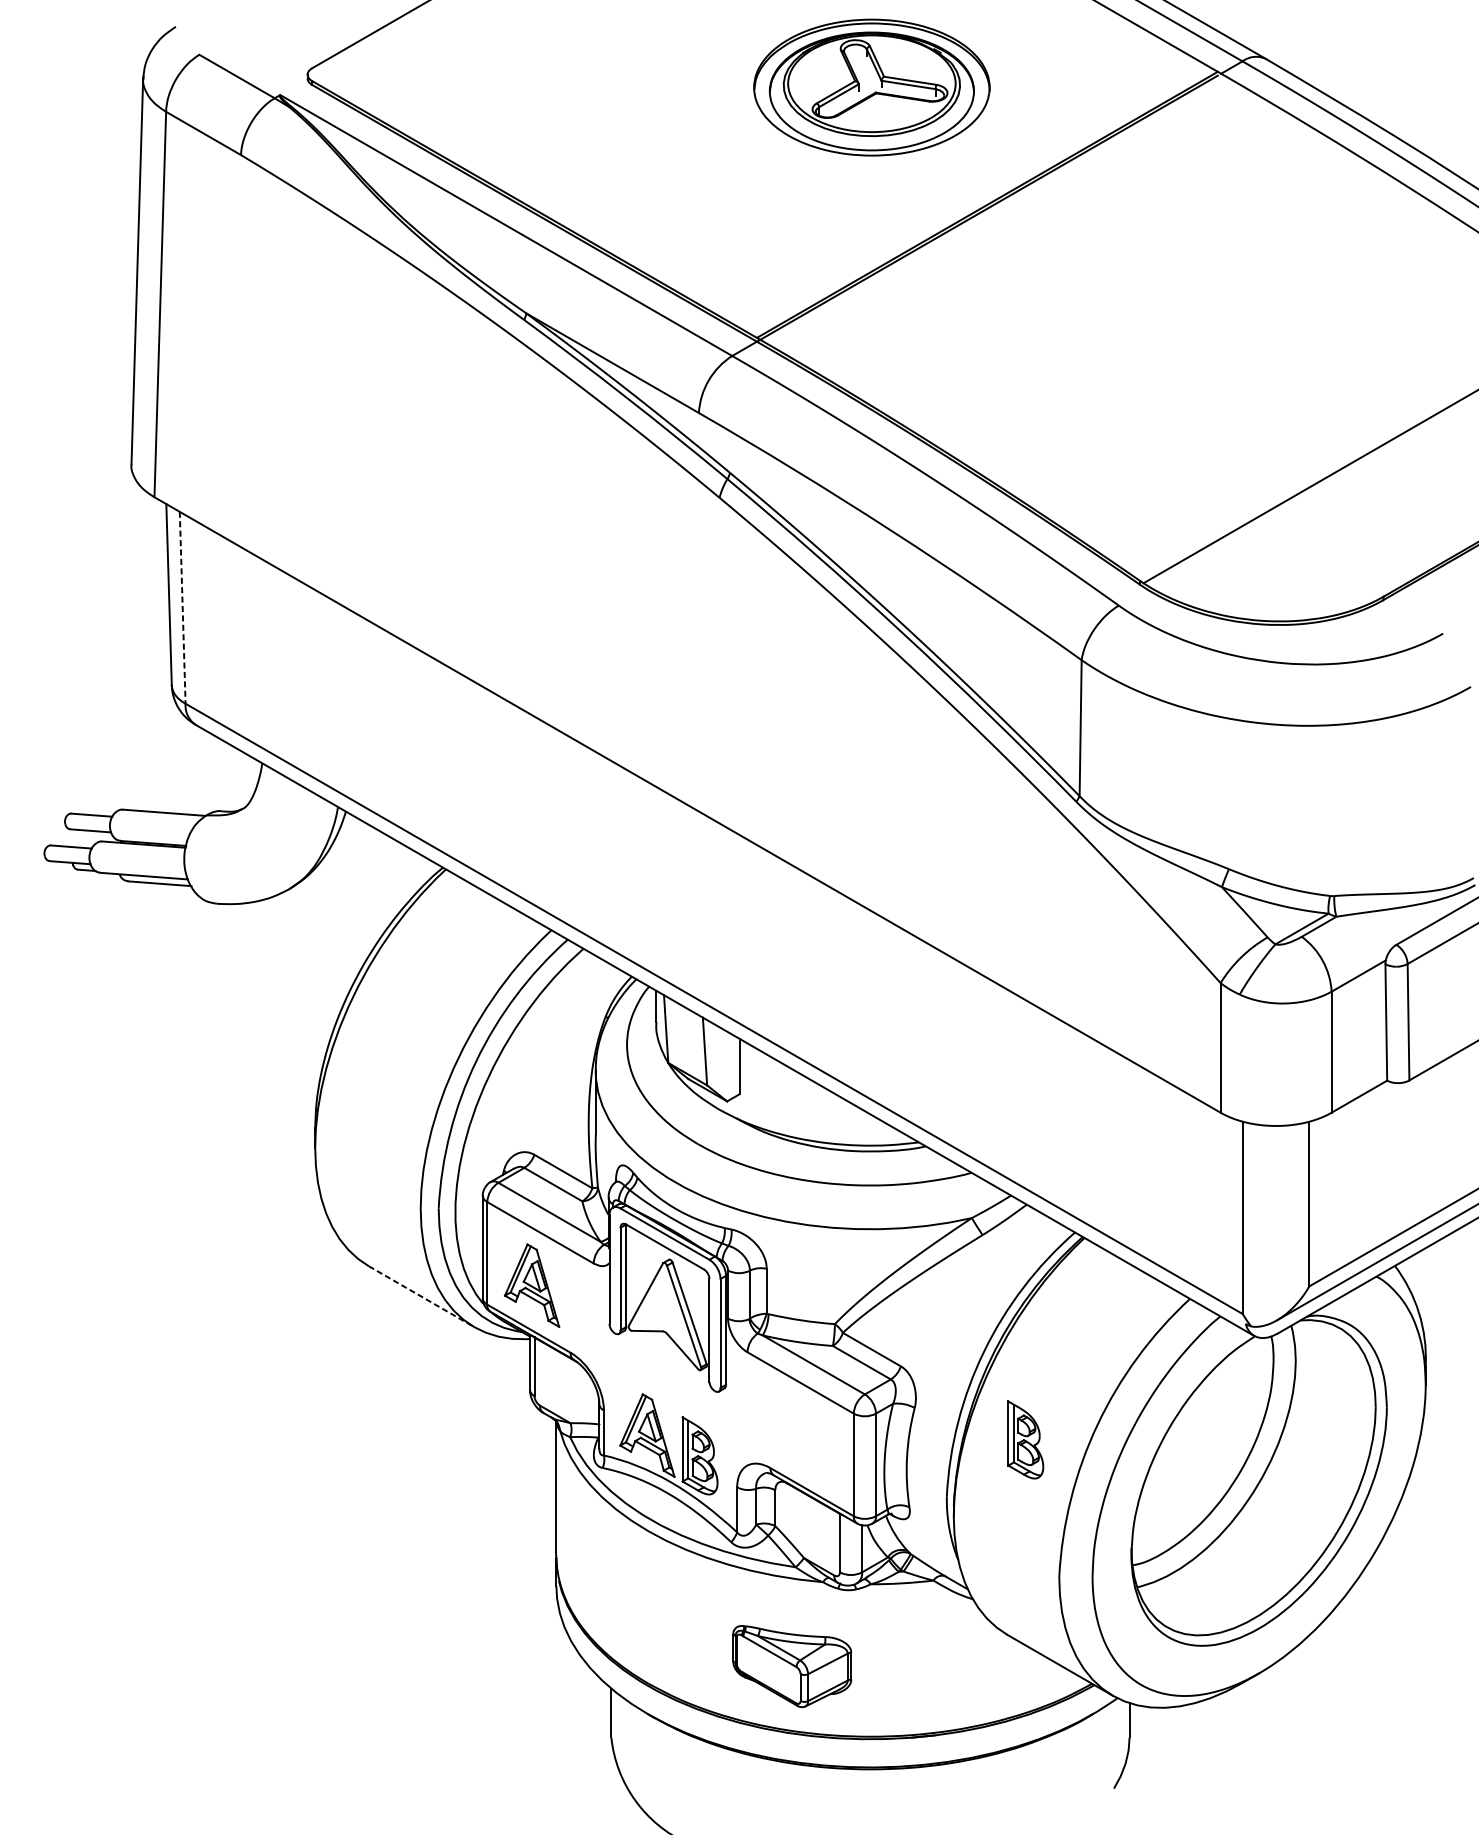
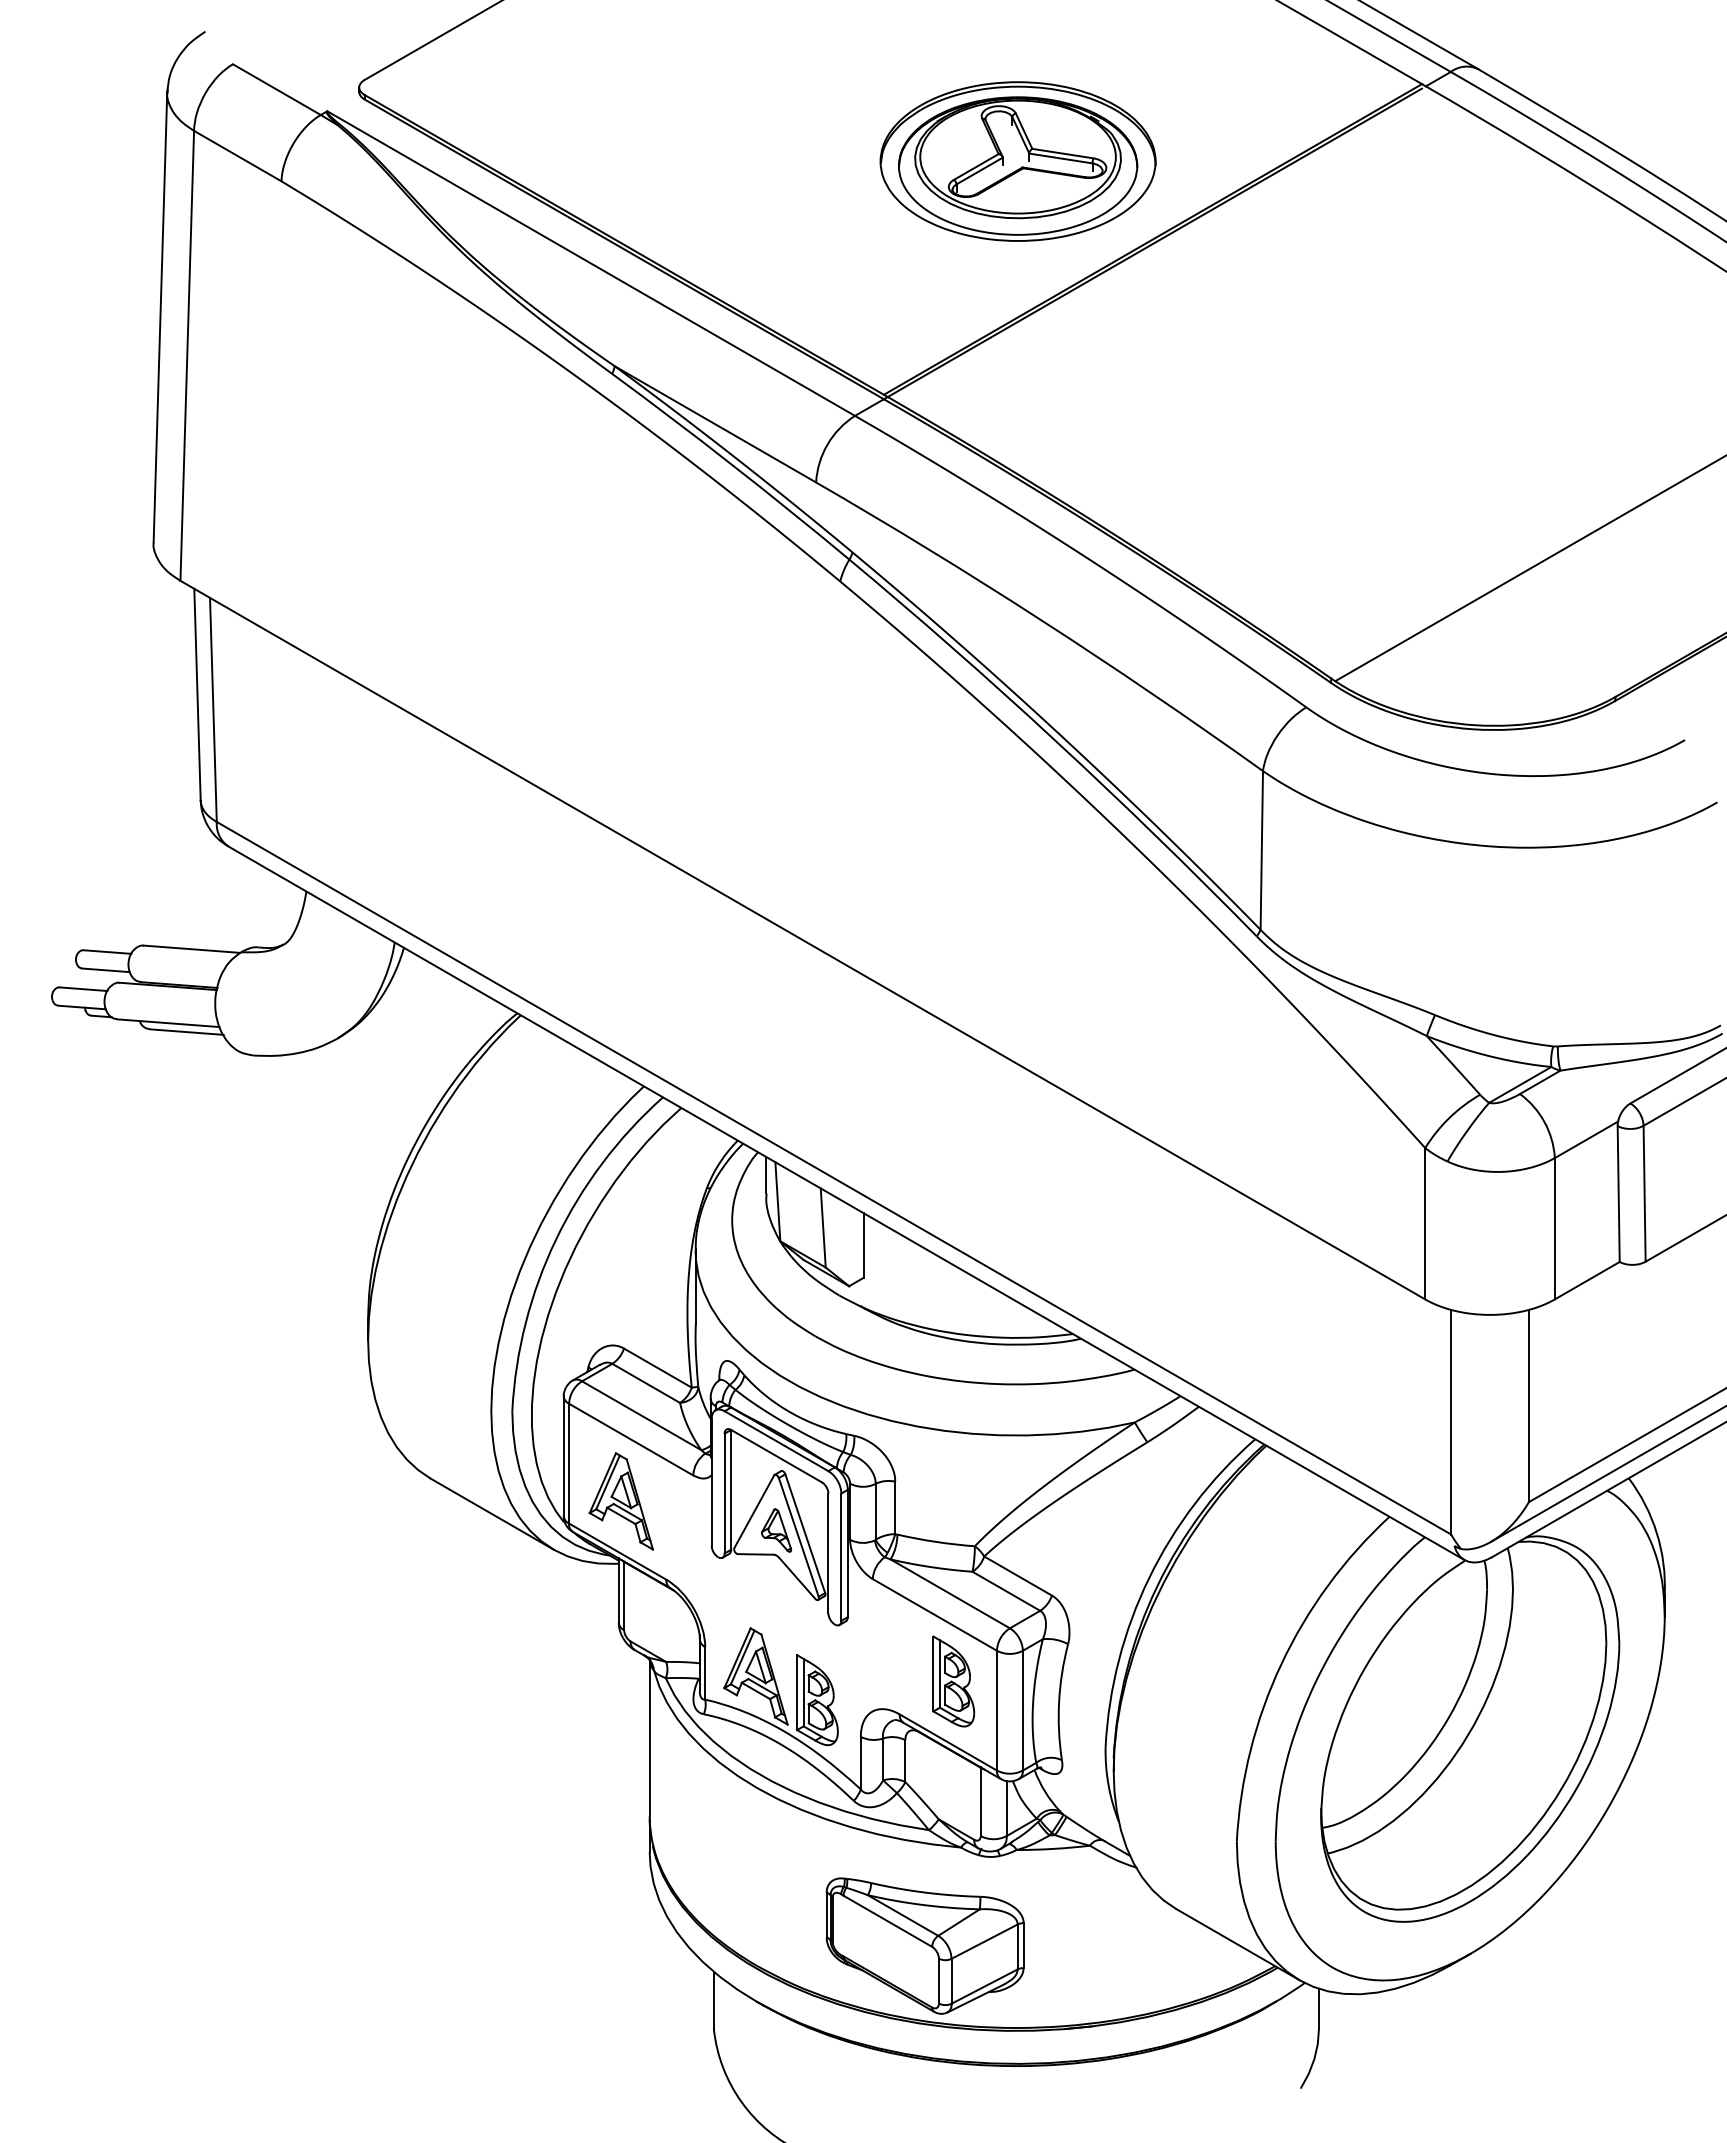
part: (871, 87) -> (1017, 161), moved
line: (182, 608) -> (213, 710), dashed -> solid
line: (421, 1296) -> (492, 1514), dashed -> solid
part: (664, 1310) -> (776, 1530), added
part: (1025, 1439) -> (953, 1681), moved
part: (791, 1666) -> (924, 1945), size x1.43

